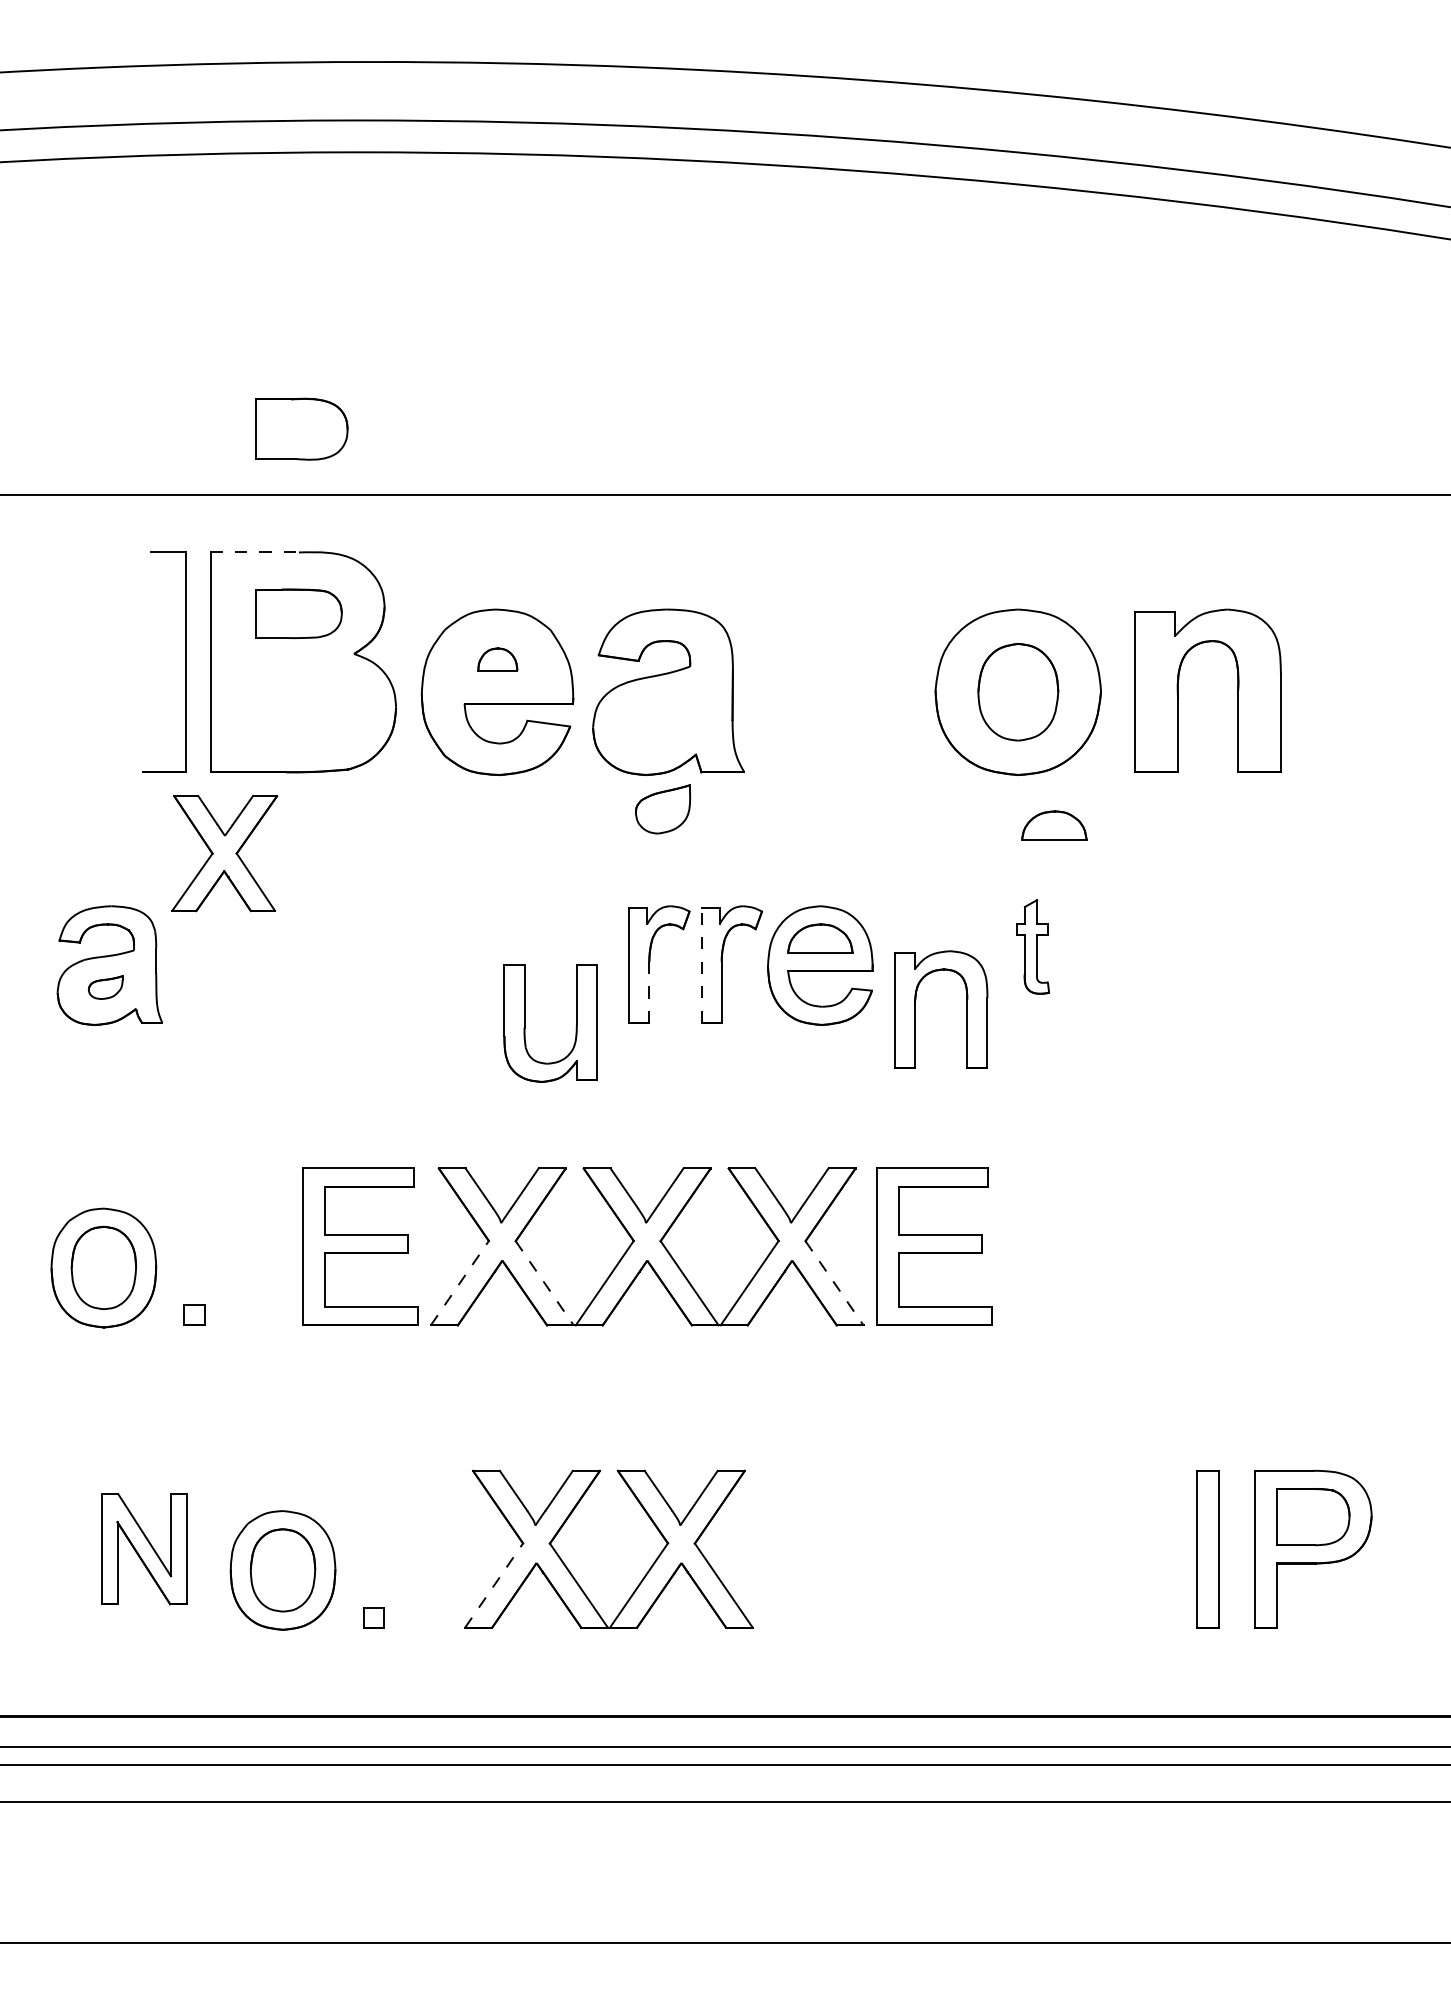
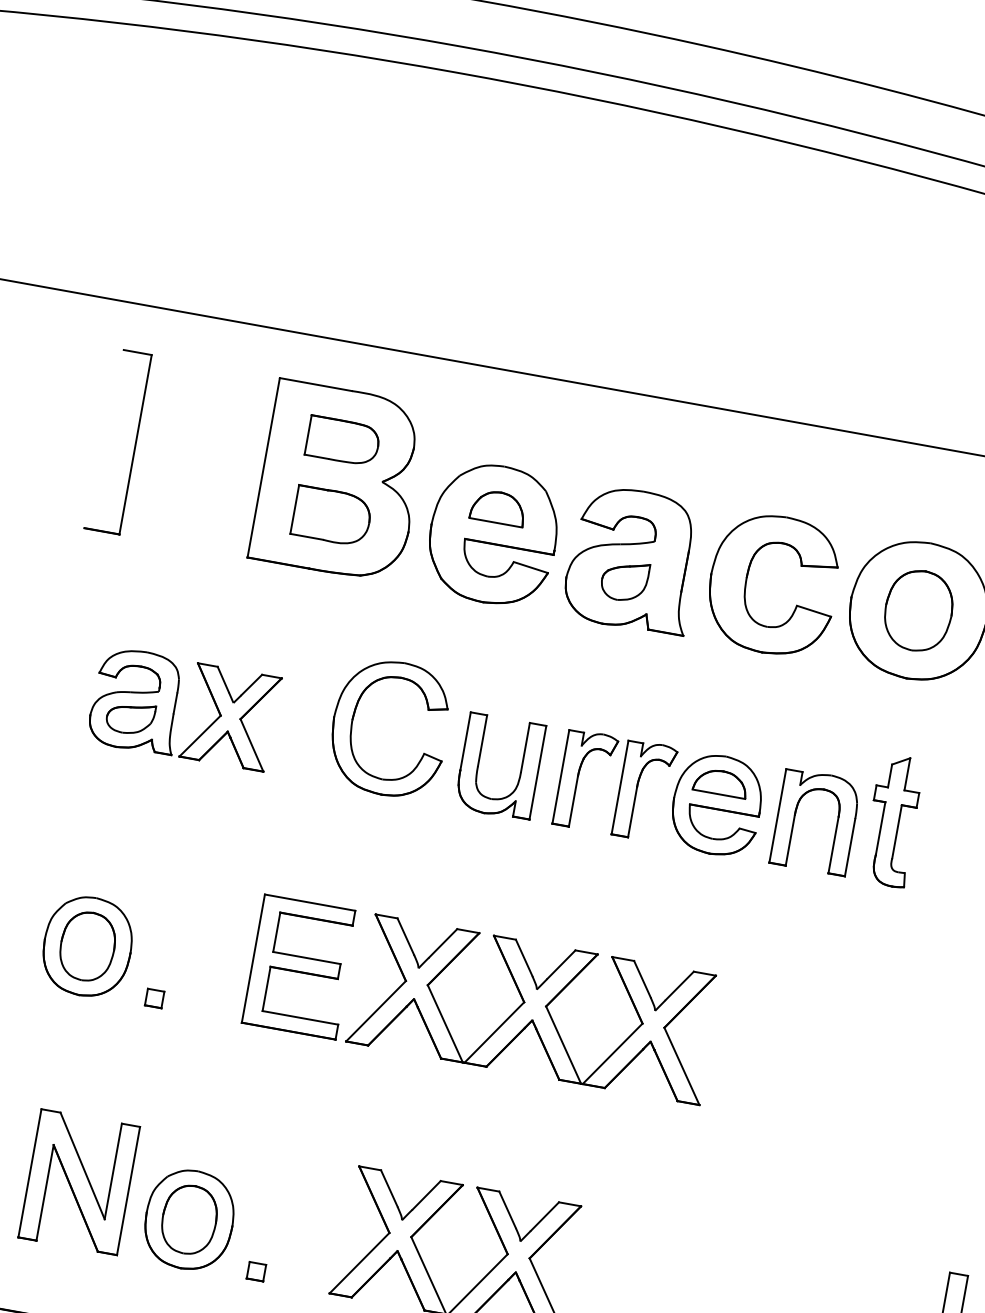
part: (301, 428) -> (331, 515), moved
line: (255, 552) -> (316, 384), dashed -> solid
part: (497, 659) -> (498, 507), size x1.67
part: (185, 661) -> (135, 444), moved
part: (808, 692) -> (747, 580), added
part: (662, 809) -> (624, 580), moved
part: (1054, 825) -> (928, 724), removed
part: (224, 853) -> (230, 717), moved
part: (371, 936) -> (354, 715), added
part: (1032, 946) -> (892, 820), size x1.67
line: (701, 965) -> (619, 787), dashed -> solid
part: (105, 987) -> (130, 717), size x1.67
line: (649, 992) -> (573, 801), dashed -> solid
part: (966, 1009) -> (836, 825), moved
part: (525, 1023) -> (479, 762), moved
part: (934, 1246) -> (768, 1051), removed
line: (460, 1282) -> (376, 1010), dashed -> solid
line: (545, 1283) -> (445, 1024), dashed -> solid
line: (834, 1283) -> (681, 1066), dashed -> solid
part: (144, 1548) -> (79, 1181), size x1.43
line: (494, 1585) -> (359, 1263), dashed -> solid

